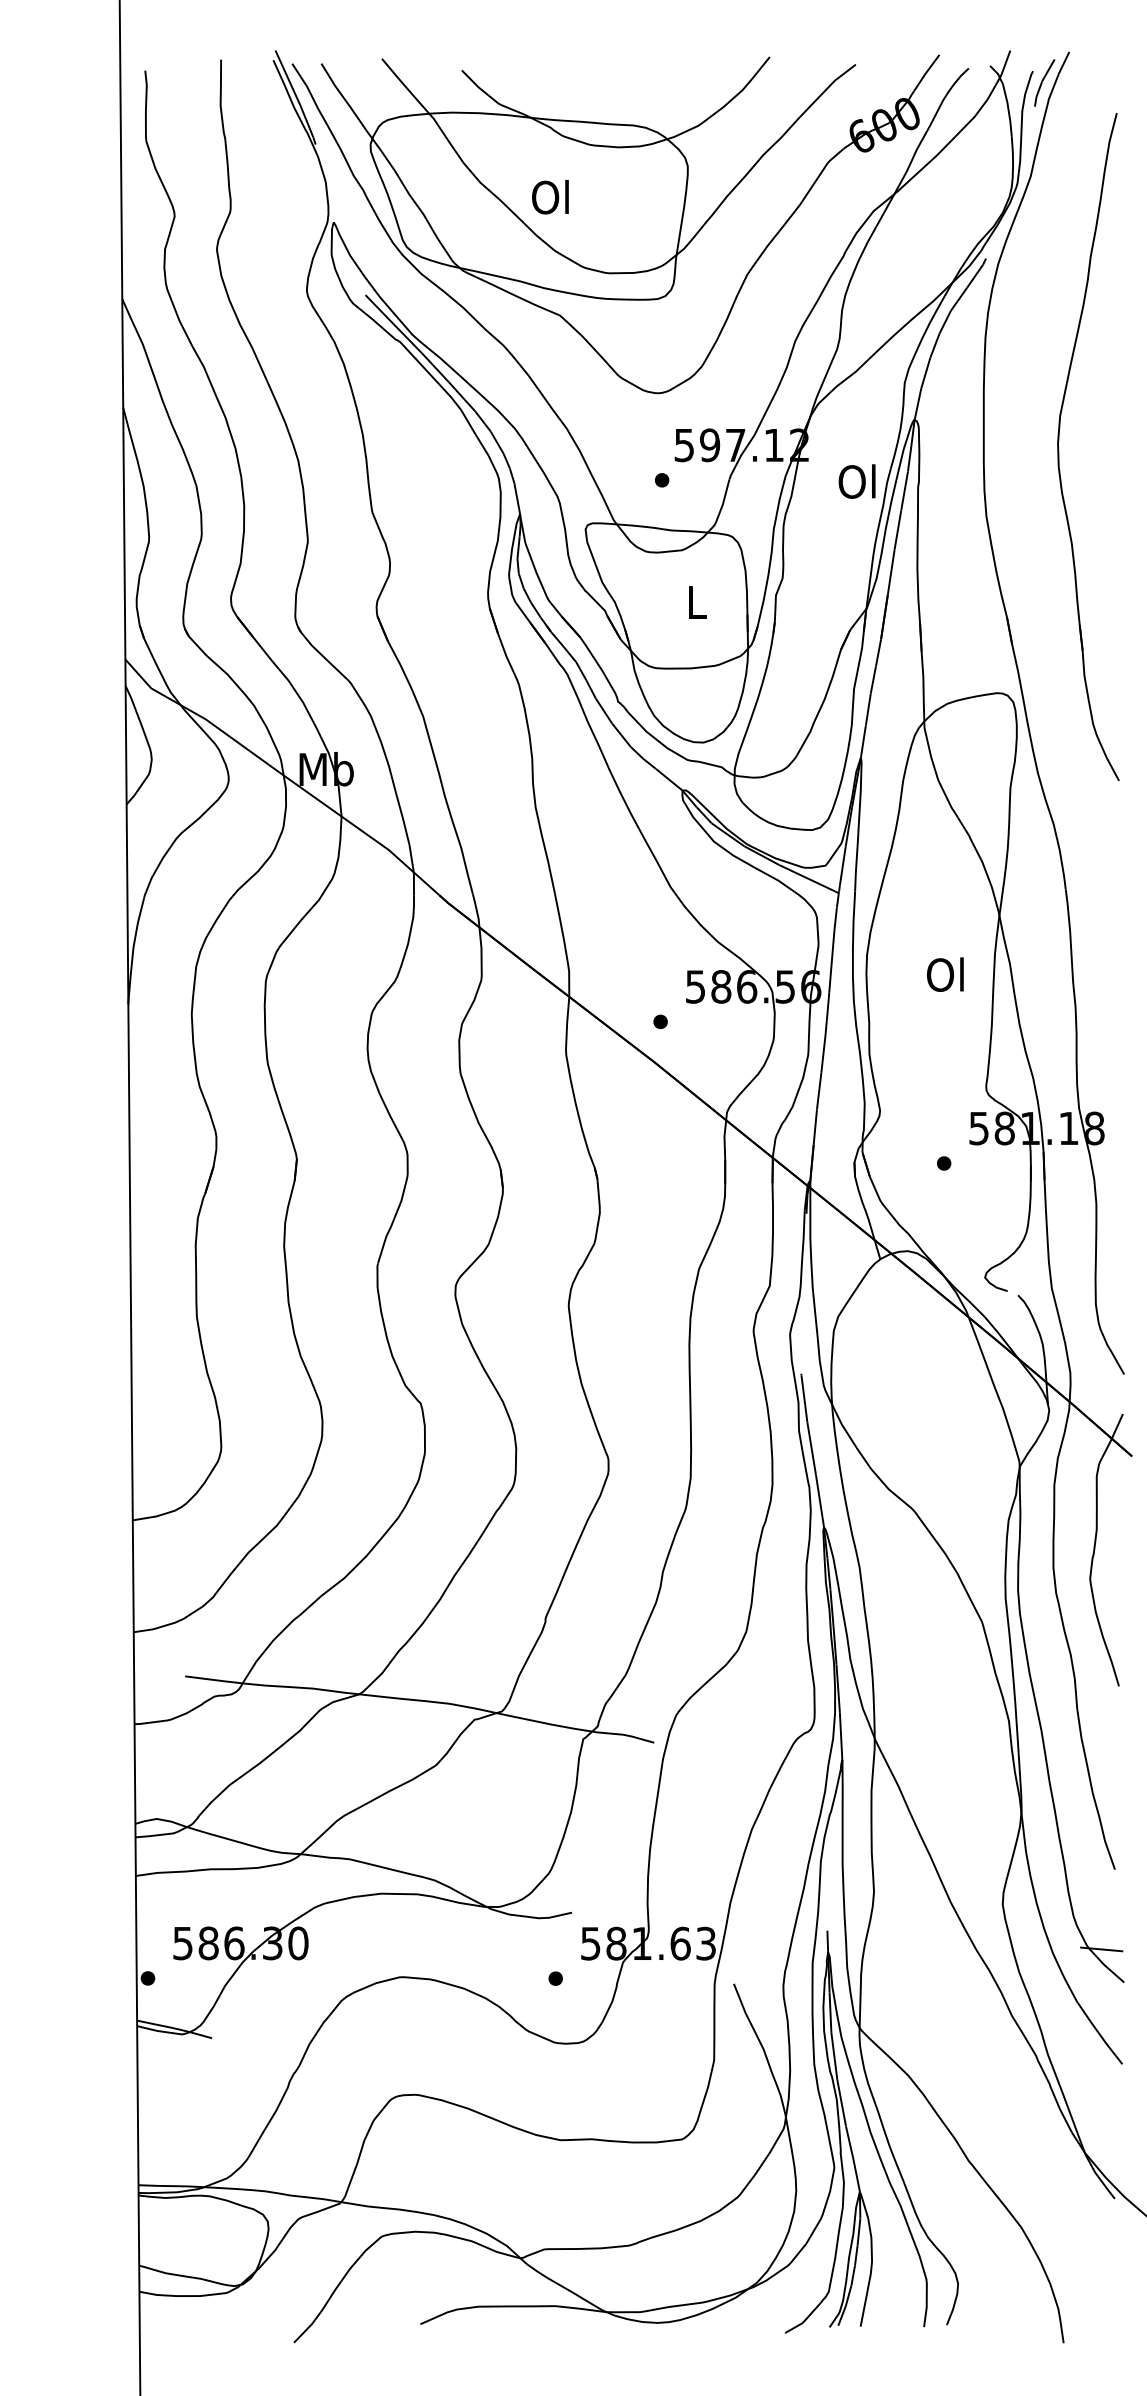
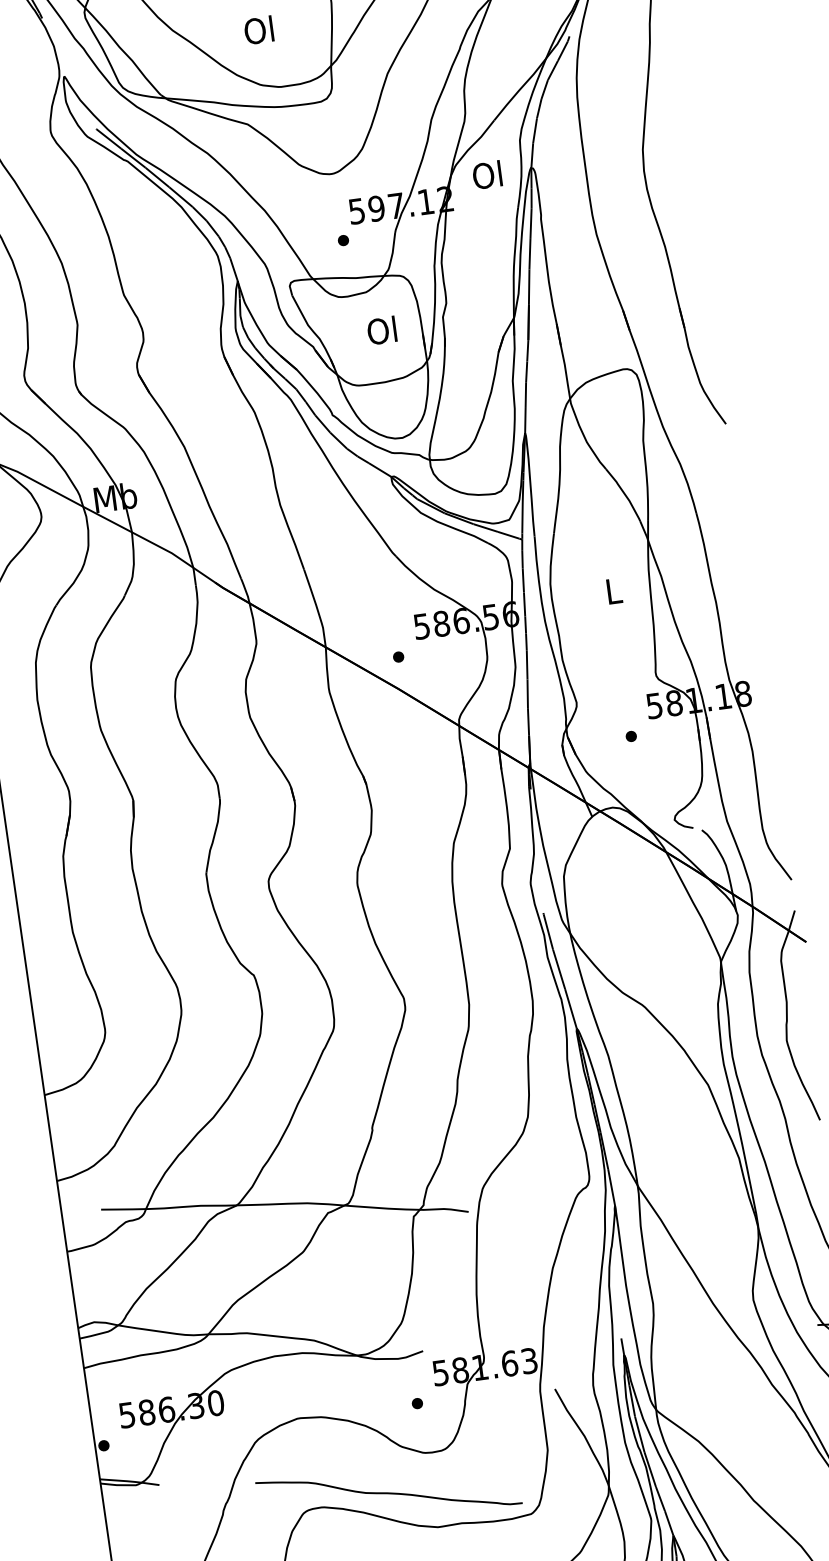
text: (550, 197) -> (259, 30), moved
text: (856, 481) -> (486, 175), moved
text: (695, 601) -> (381, 330), L -> Ol
text: (945, 974) -> (612, 591), Ol -> L
curve: (503, 2087) -> (388, 1492), added

